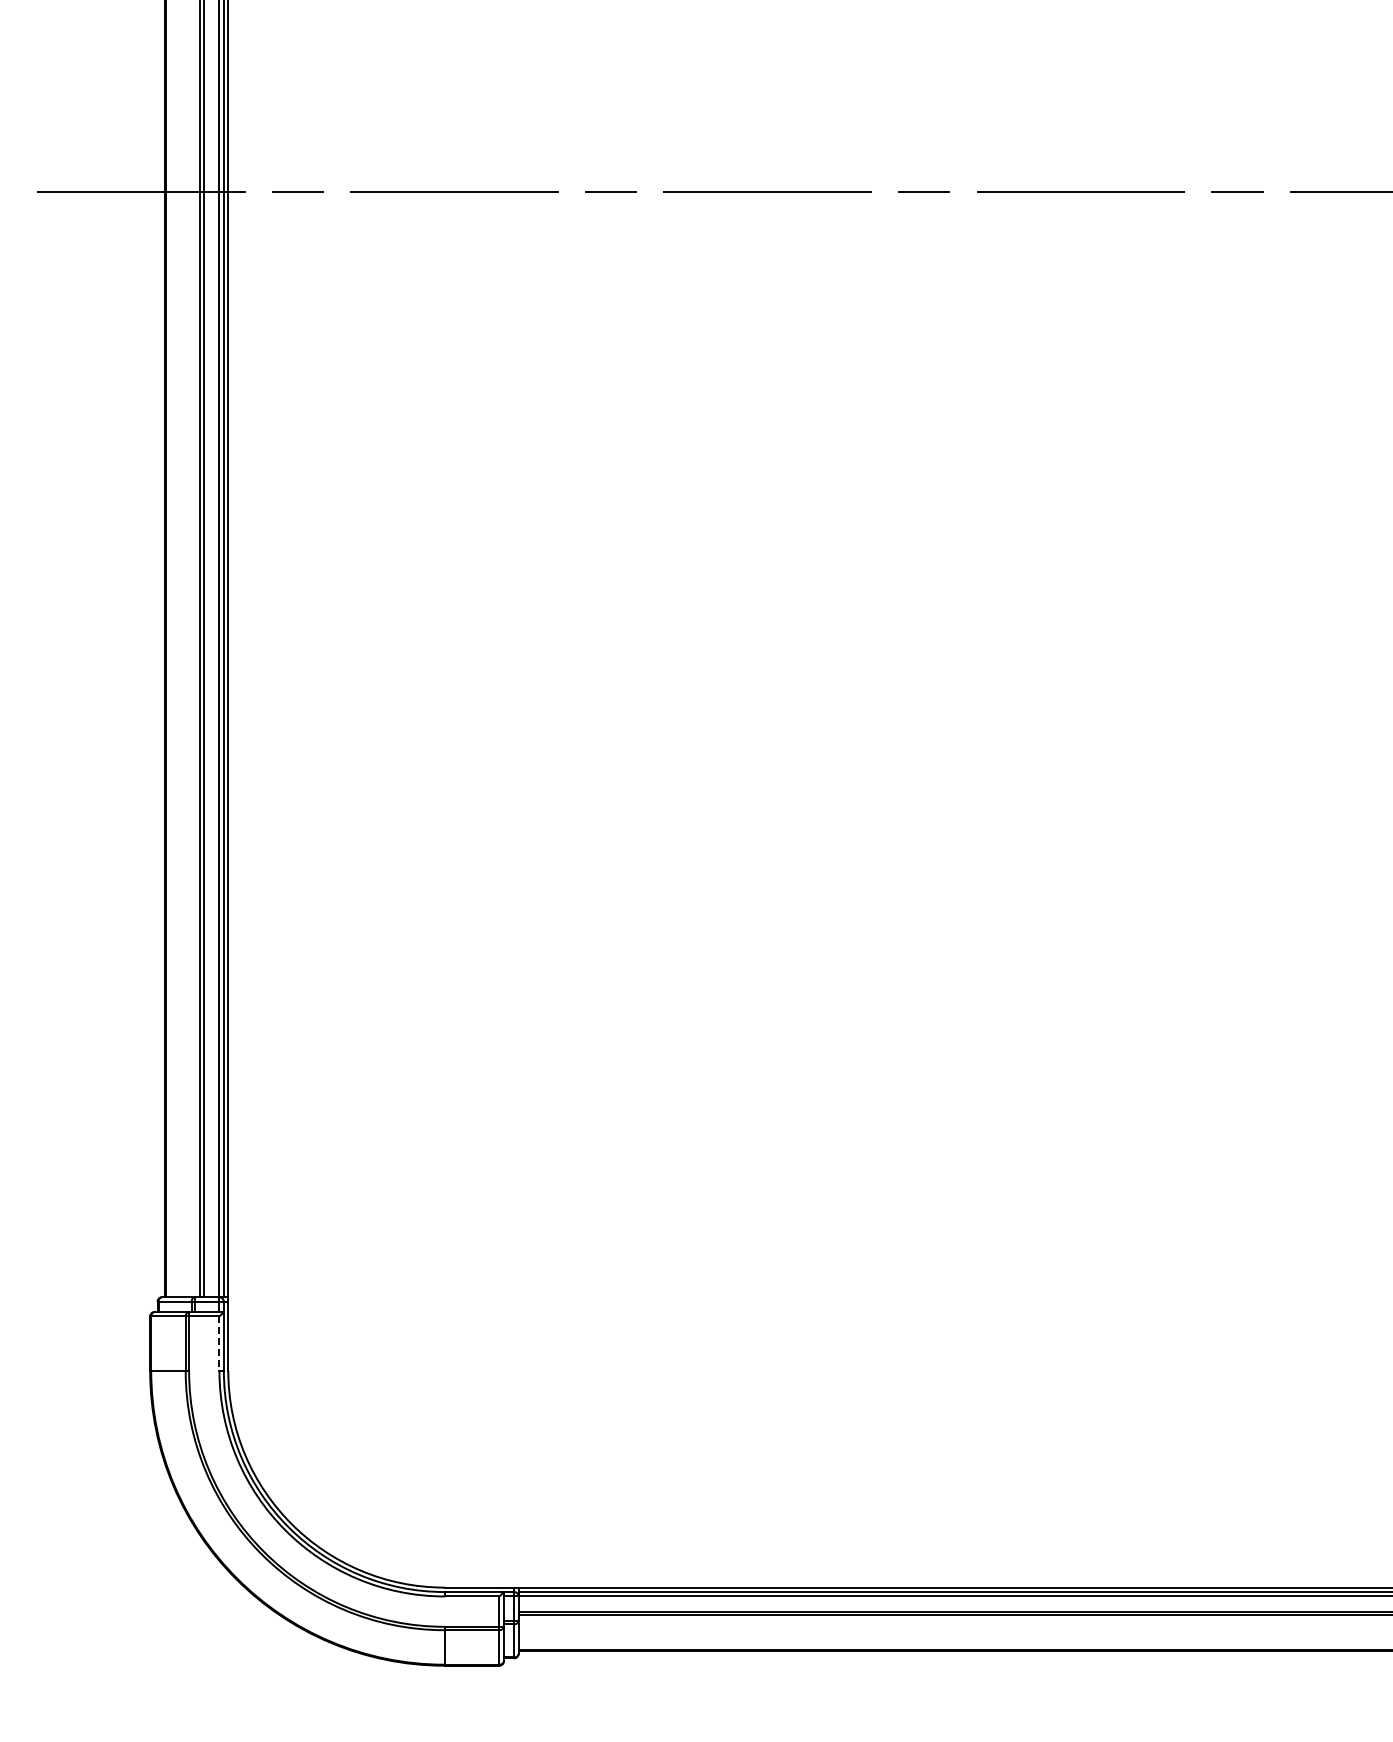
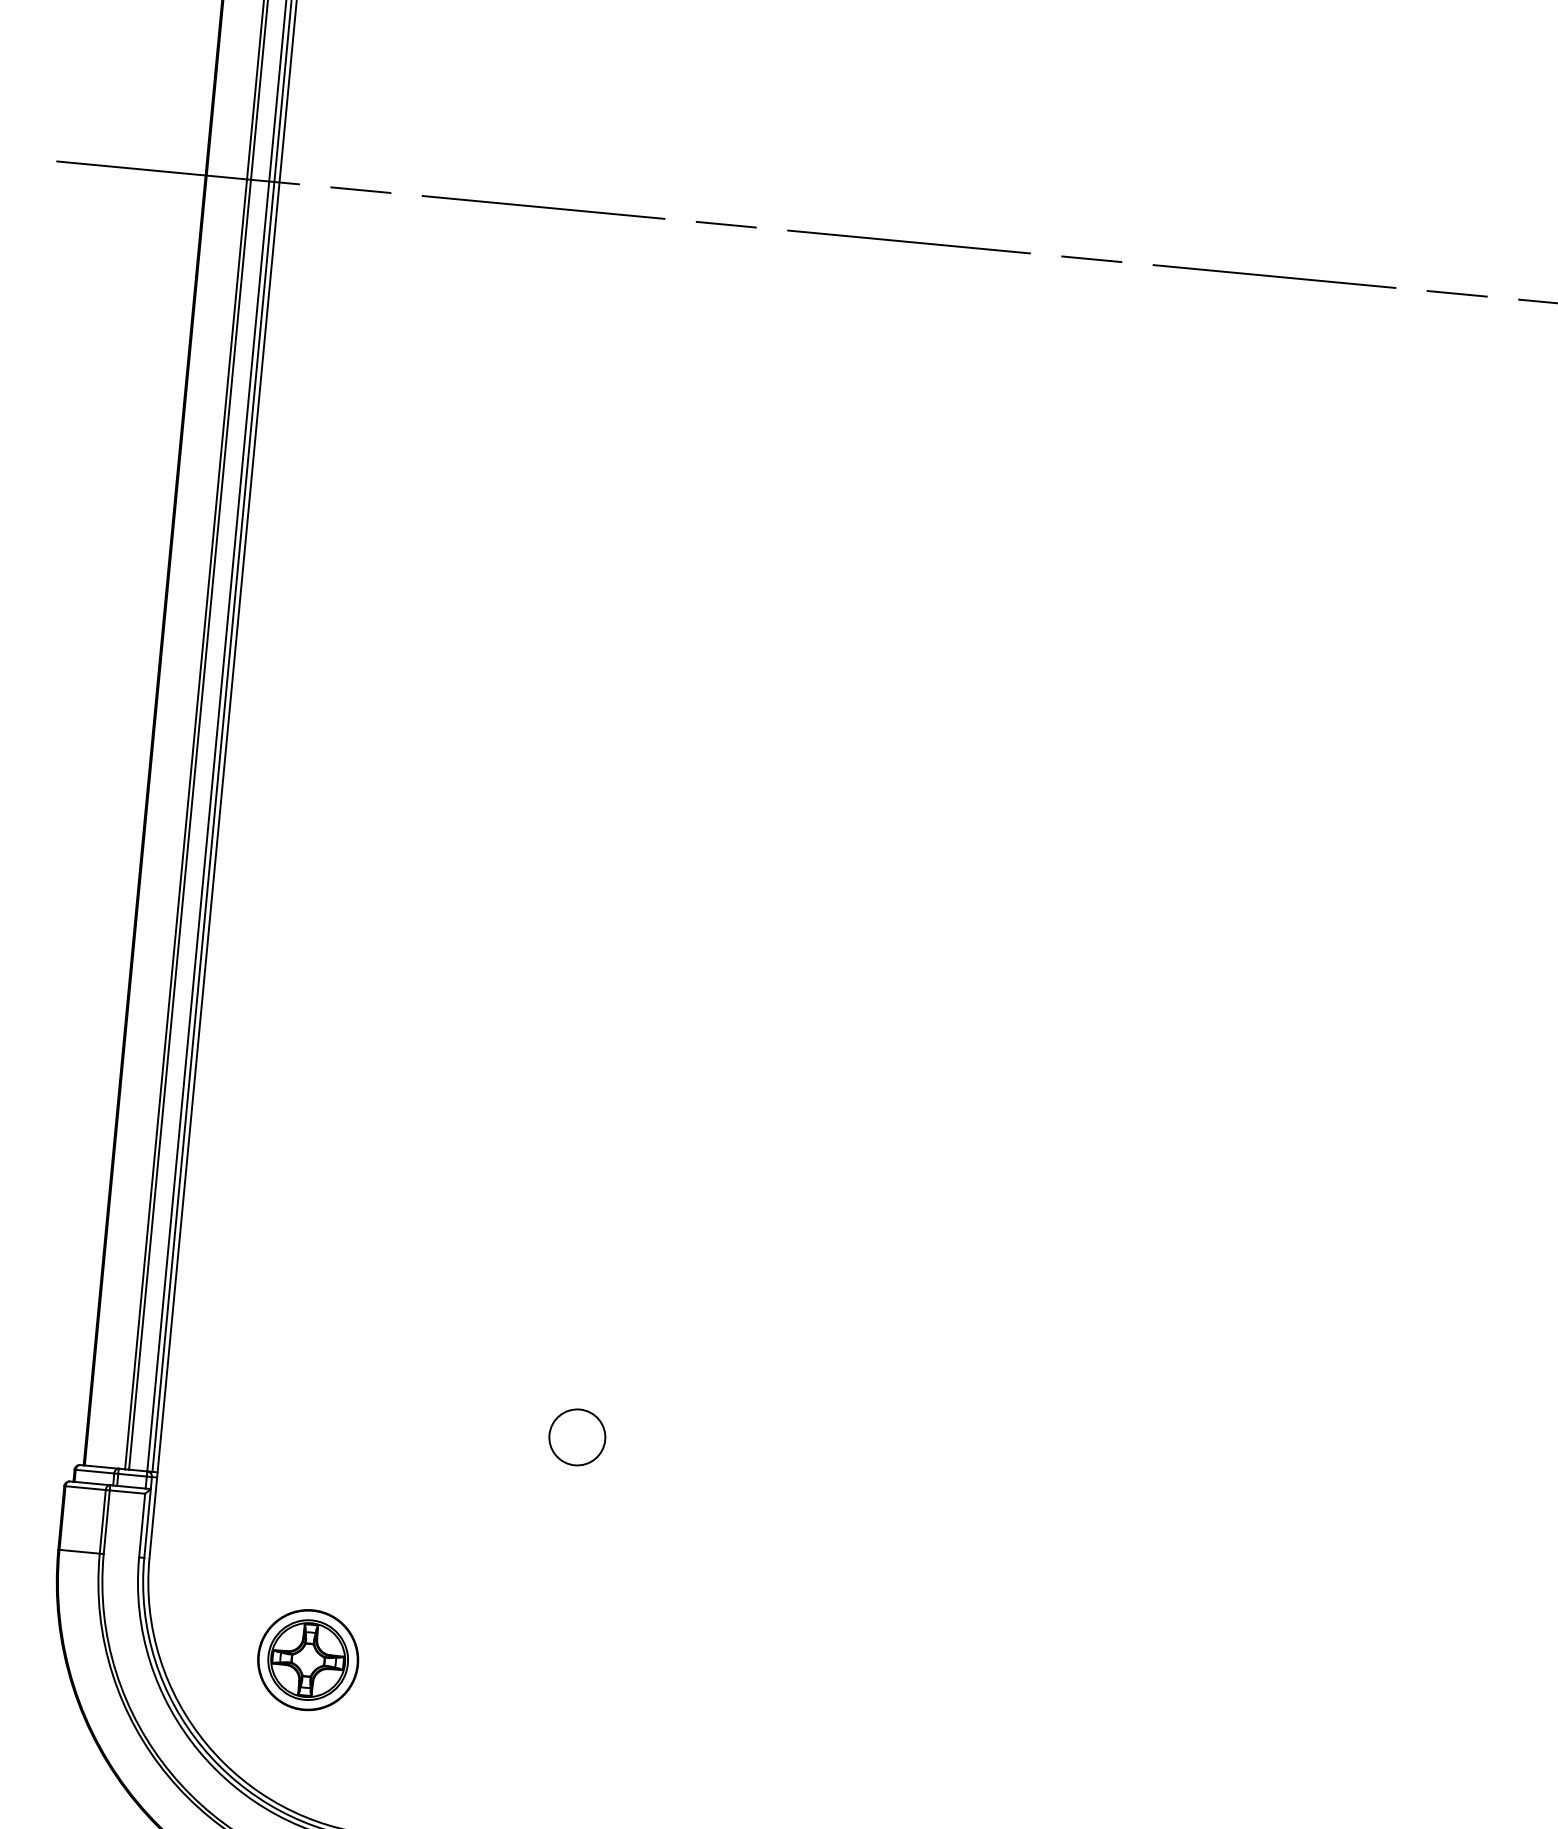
circle: (581, 1233) -> (576, 1436), added
line: (219, 1344) -> (142, 1526), dashed -> solid
part: (370, 1444) -> (307, 1659), added

